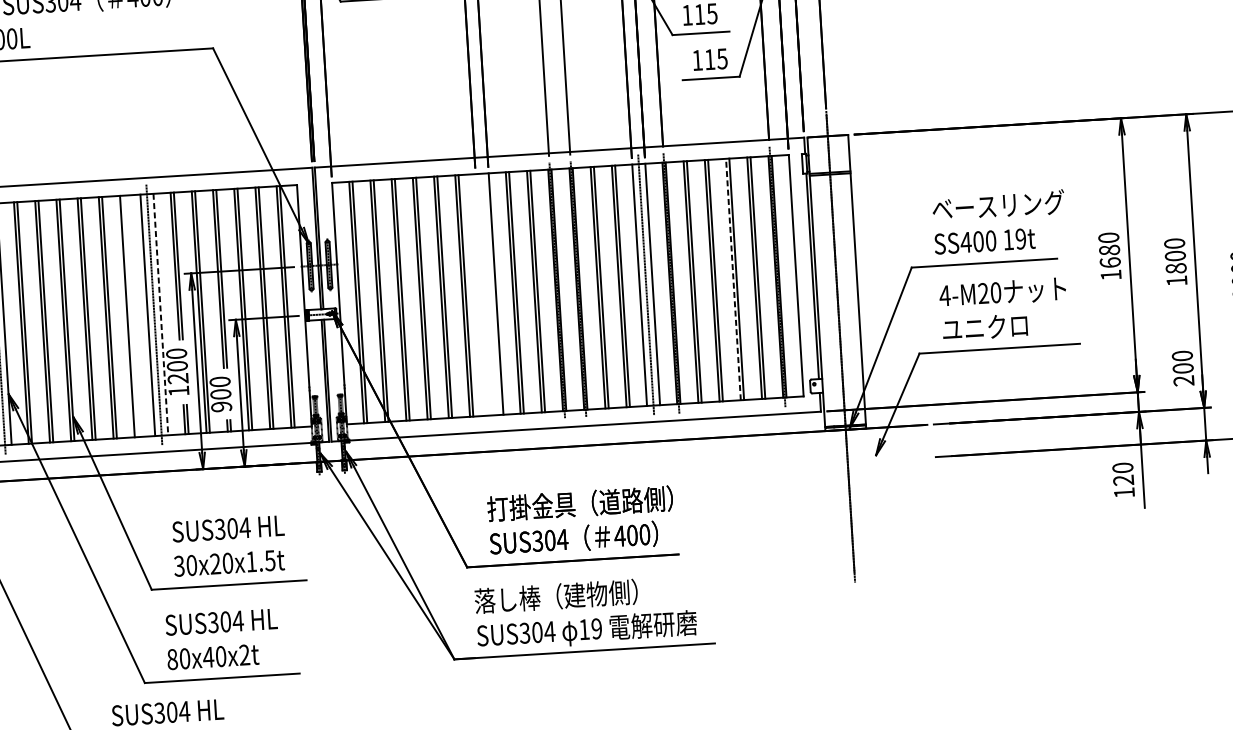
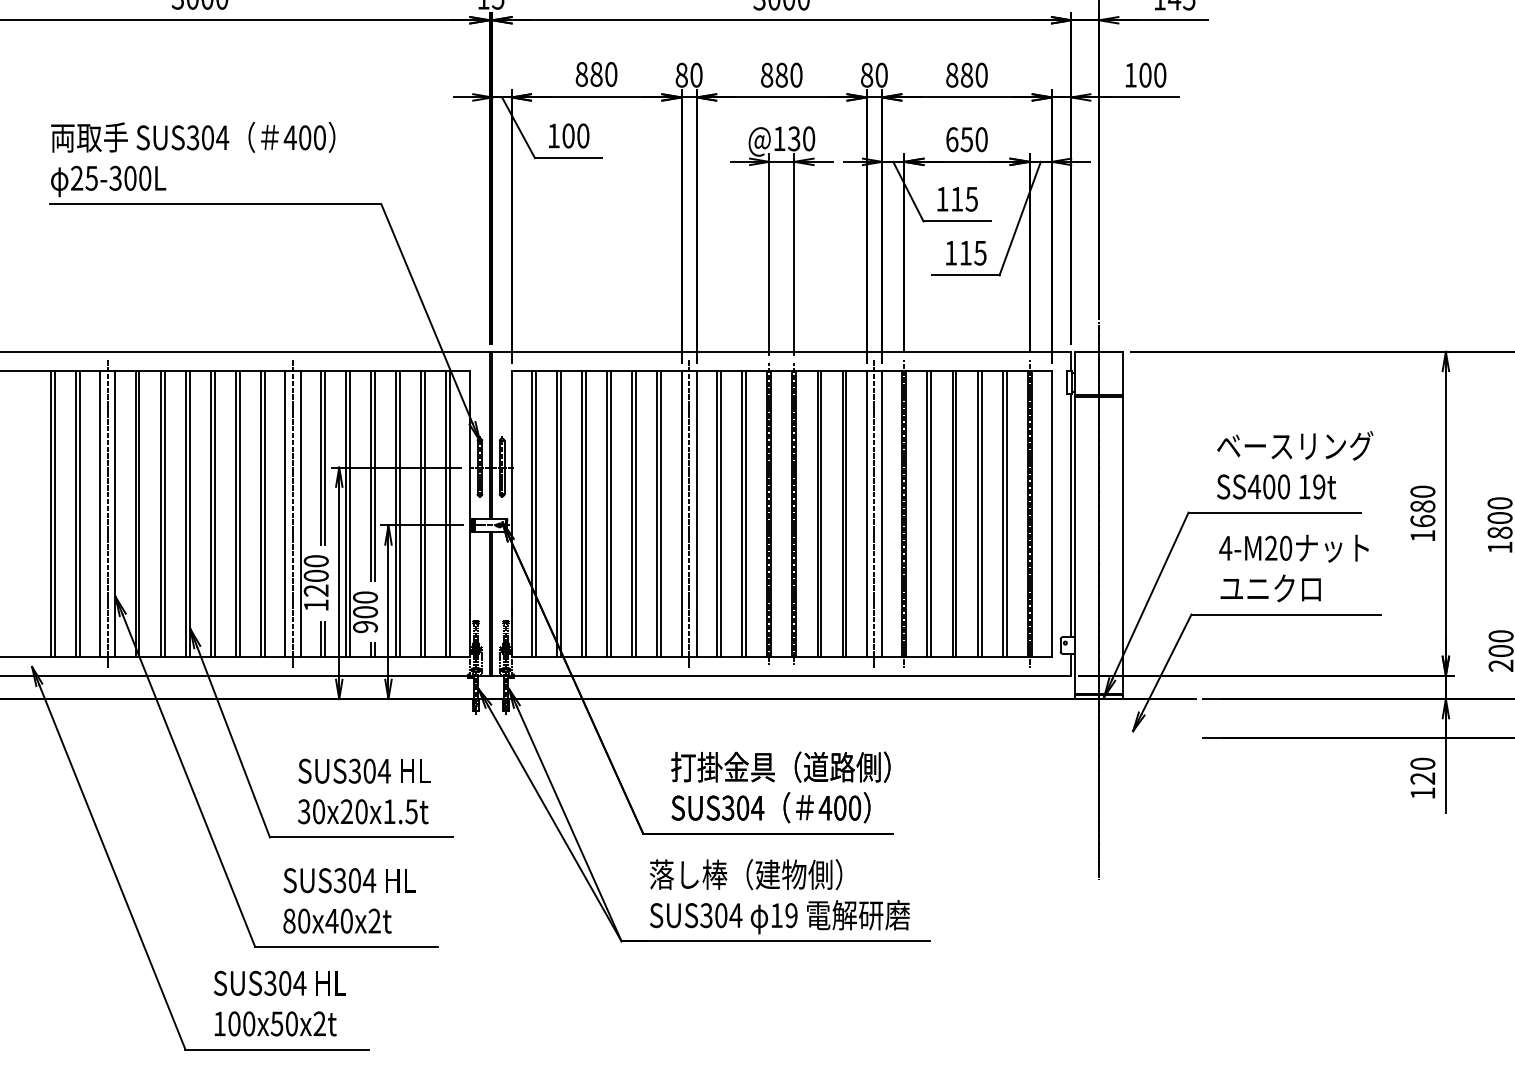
line: (733, 279) -> (977, 513), dashed -> solid
line: (482, 294) -> (681, 513), added
line: (489, 294) -> (689, 513), added
line: (160, 314) -> (300, 513), dashed -> solid
line: (130, 316) -> (264, 513), added

